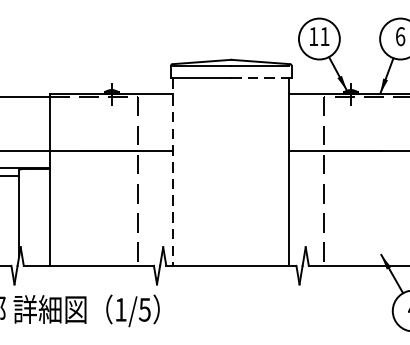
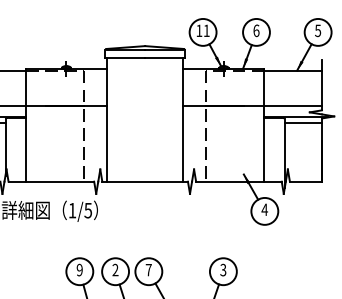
line: (262, 78) -> (165, 58), dashed -> solid
line: (172, 172) -> (106, 120), dashed -> solid

